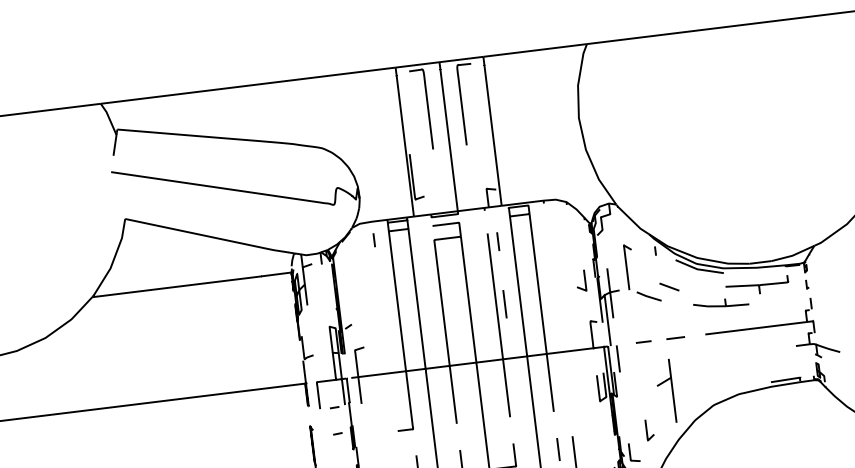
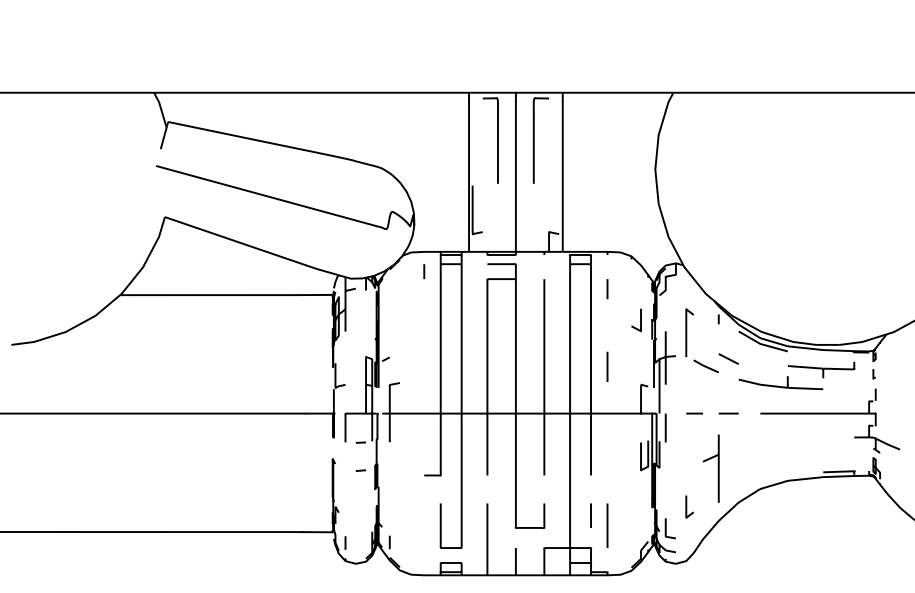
line: (498, 241) -> (607, 289), moved
curve: (584, 279) -> (640, 319), moved
line: (504, 303) -> (607, 366), moved
part: (720, 304) -> (780, 383), size x1.43

